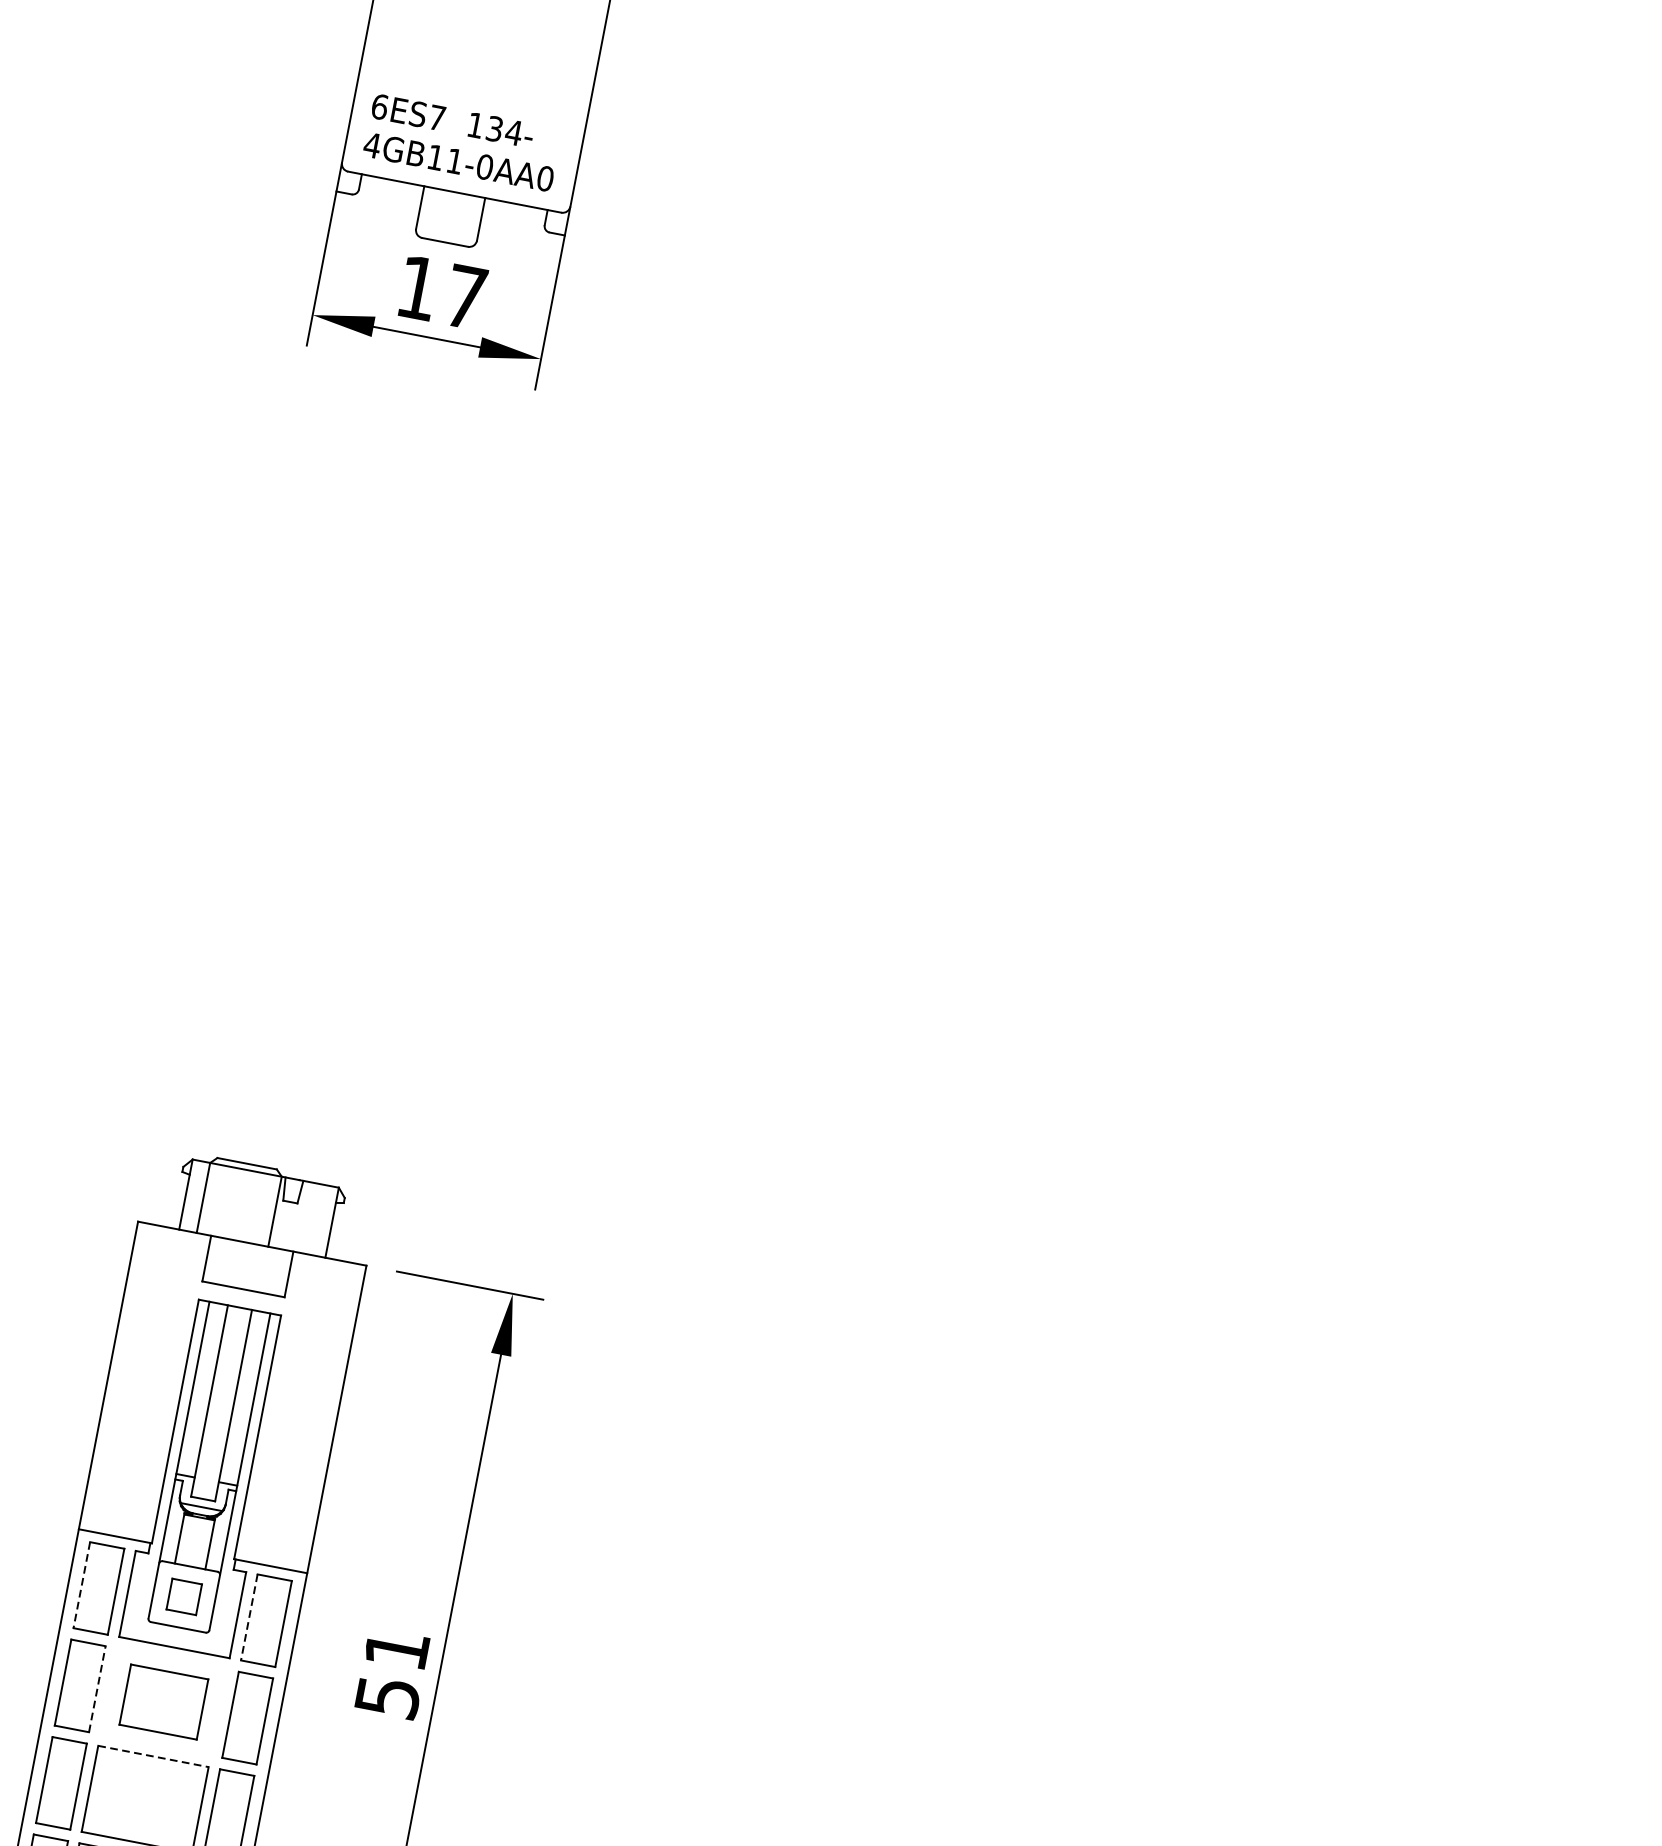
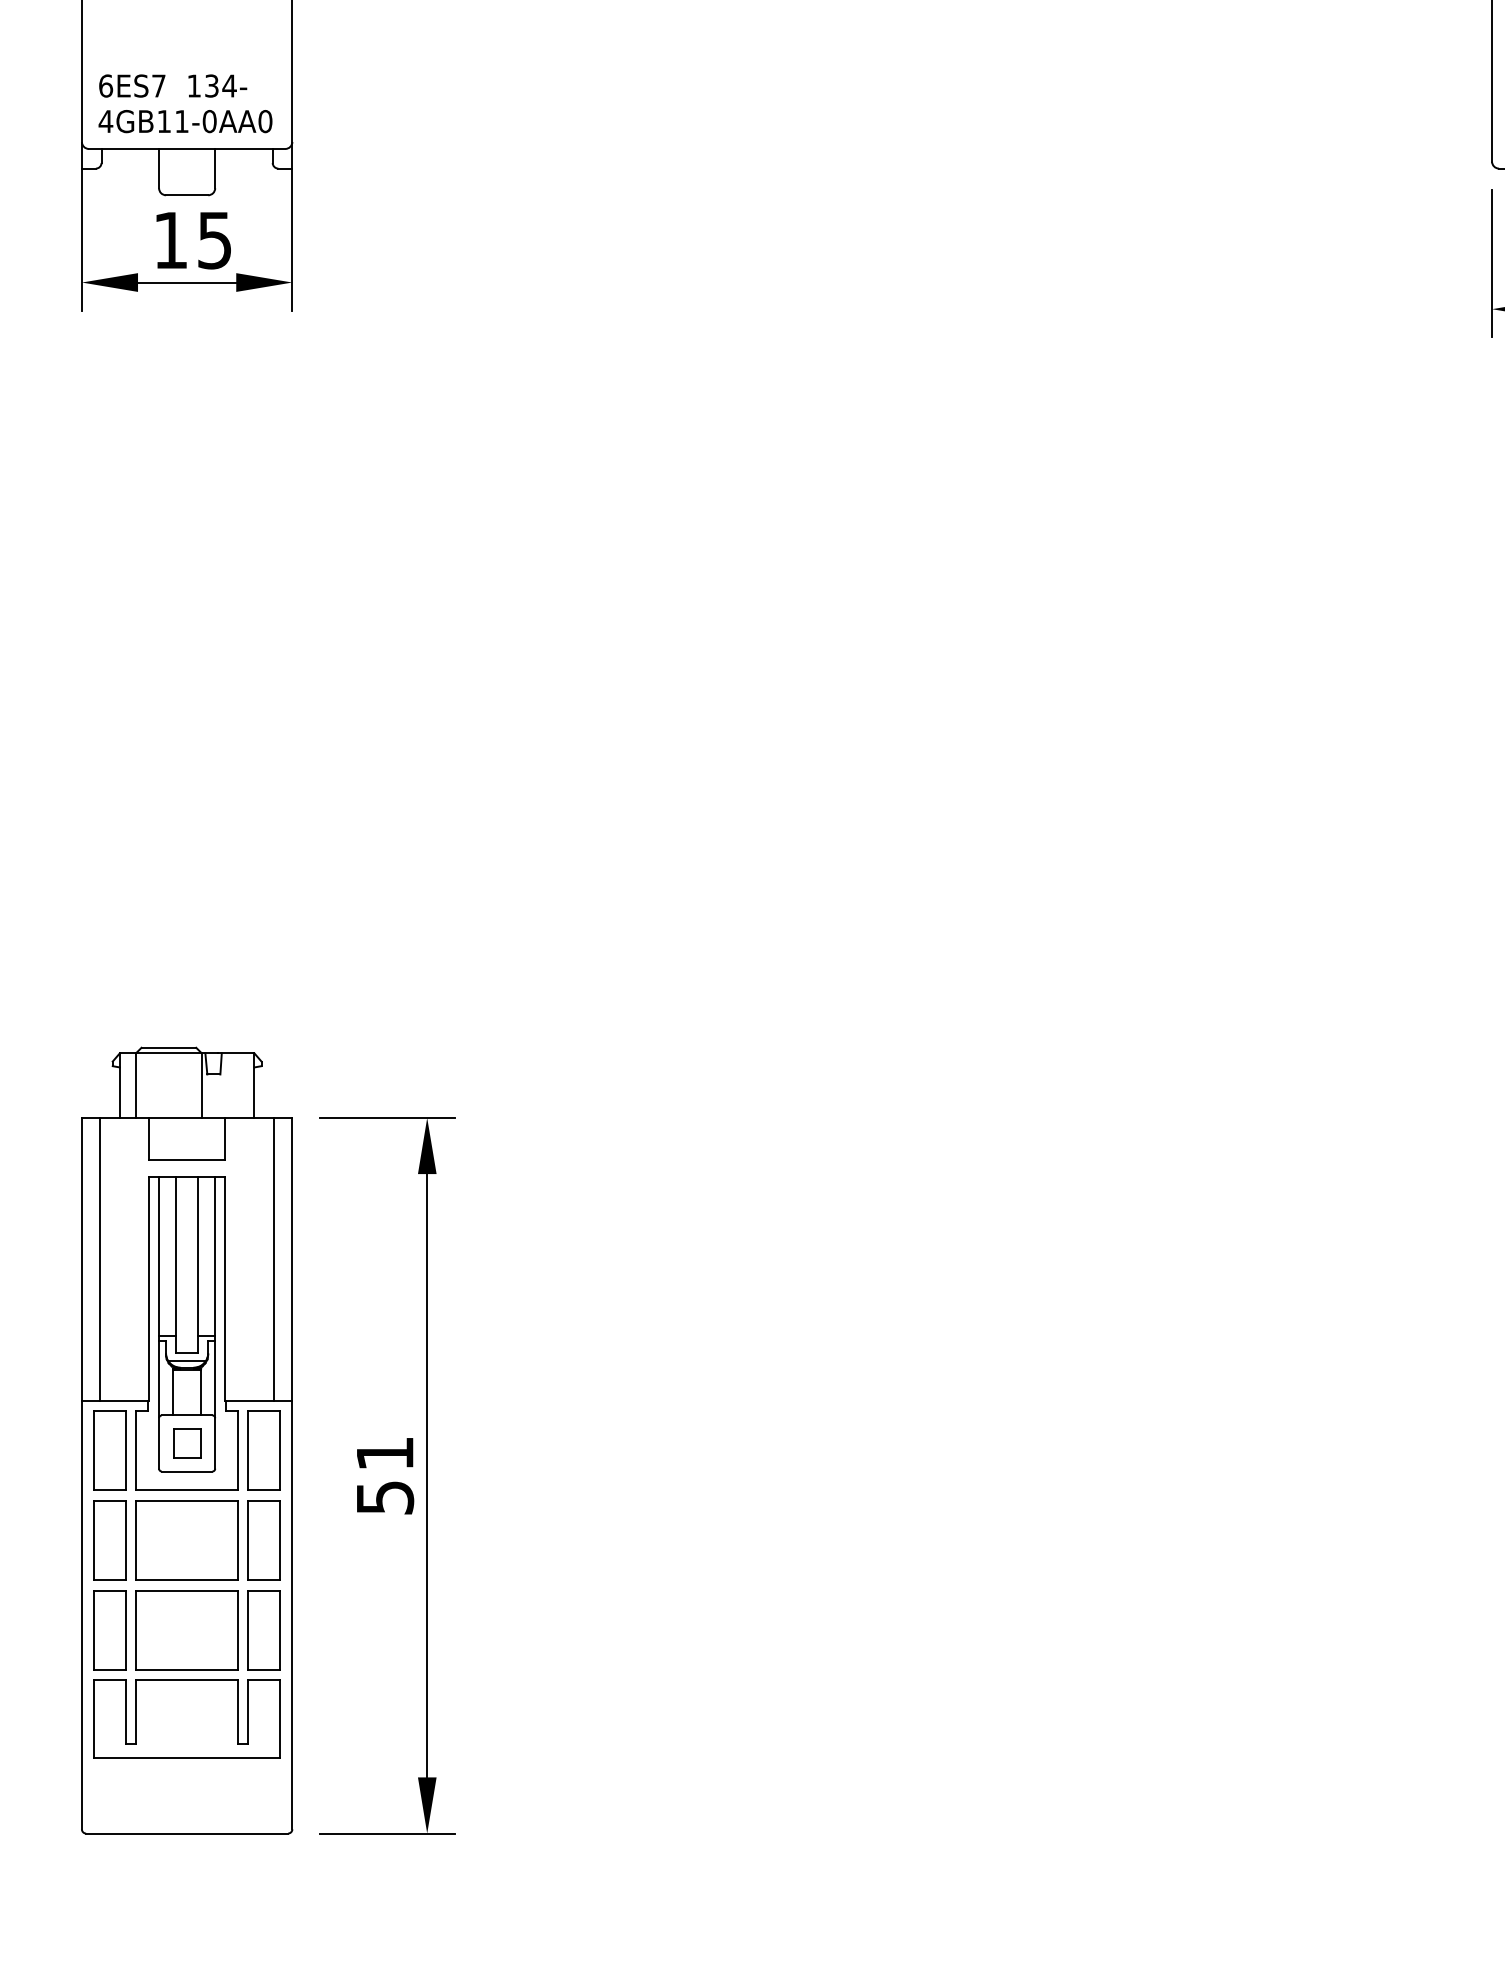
text: (465, 297) -> (214, 240), 17 -> 15
line: (127, 1378) -> (99, 1259), added
line: (317, 1415) -> (274, 1259), added
line: (82, 1585) -> (94, 1450), dashed -> solid
line: (249, 1617) -> (248, 1450), dashed -> solid
line: (97, 1689) -> (125, 1540), dashed -> solid
part: (163, 1702) -> (186, 1540), size x1.43
line: (153, 1756) -> (187, 1590), dashed -> solid

